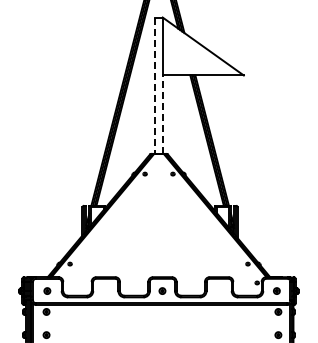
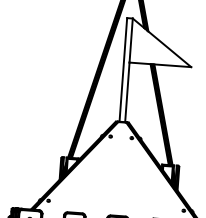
line: (155, 86) -> (123, 70), dashed -> solid
line: (162, 114) -> (127, 92), dashed -> solid

